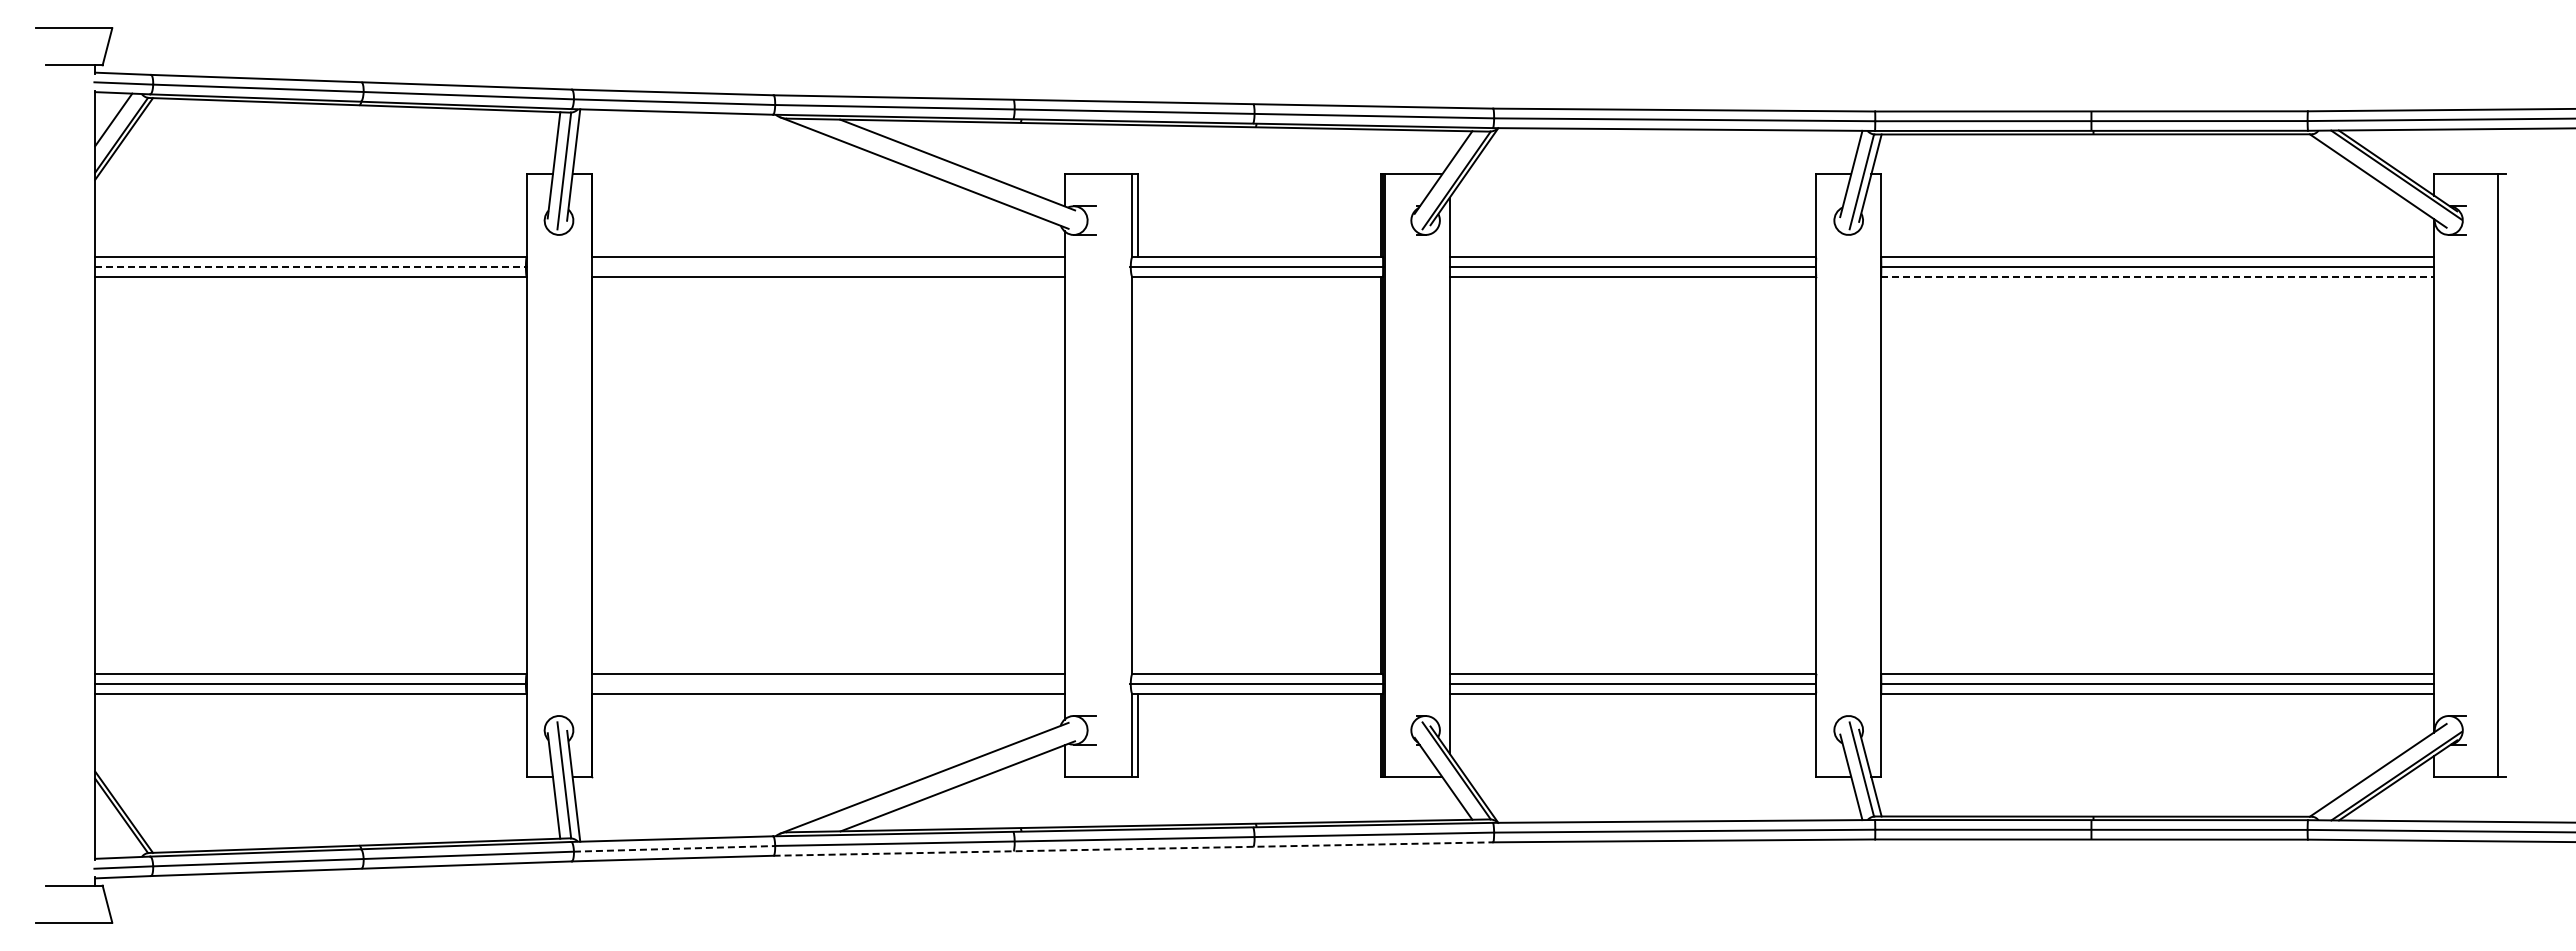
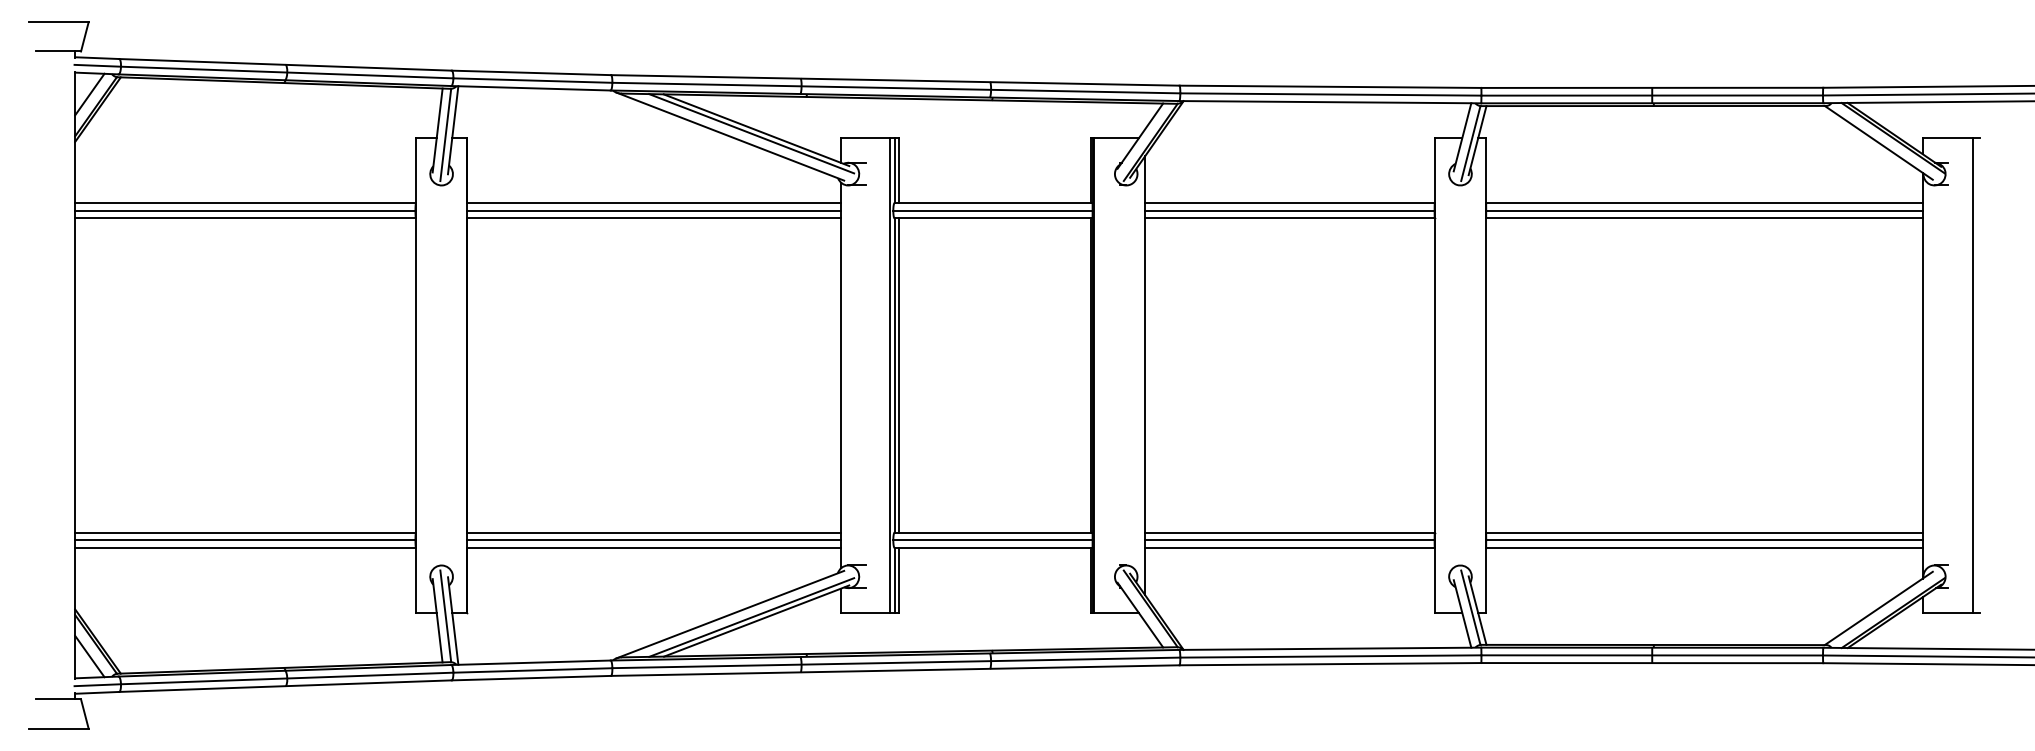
line: (951, 169) -> (751, 133), added
line: (311, 266) -> (246, 210), dashed -> solid
line: (827, 266) -> (653, 210), added
line: (2158, 276) -> (1705, 218), dashed -> solid
line: (1127, 475) -> (890, 375), added
line: (1137, 475) -> (898, 375), added
line: (827, 684) -> (653, 540), added
line: (951, 781) -> (751, 617), added
line: (113, 831) -> (89, 656), added
line: (674, 848) -> (532, 670), dashed -> solid
line: (1133, 849) -> (895, 670), dashed -> solid

